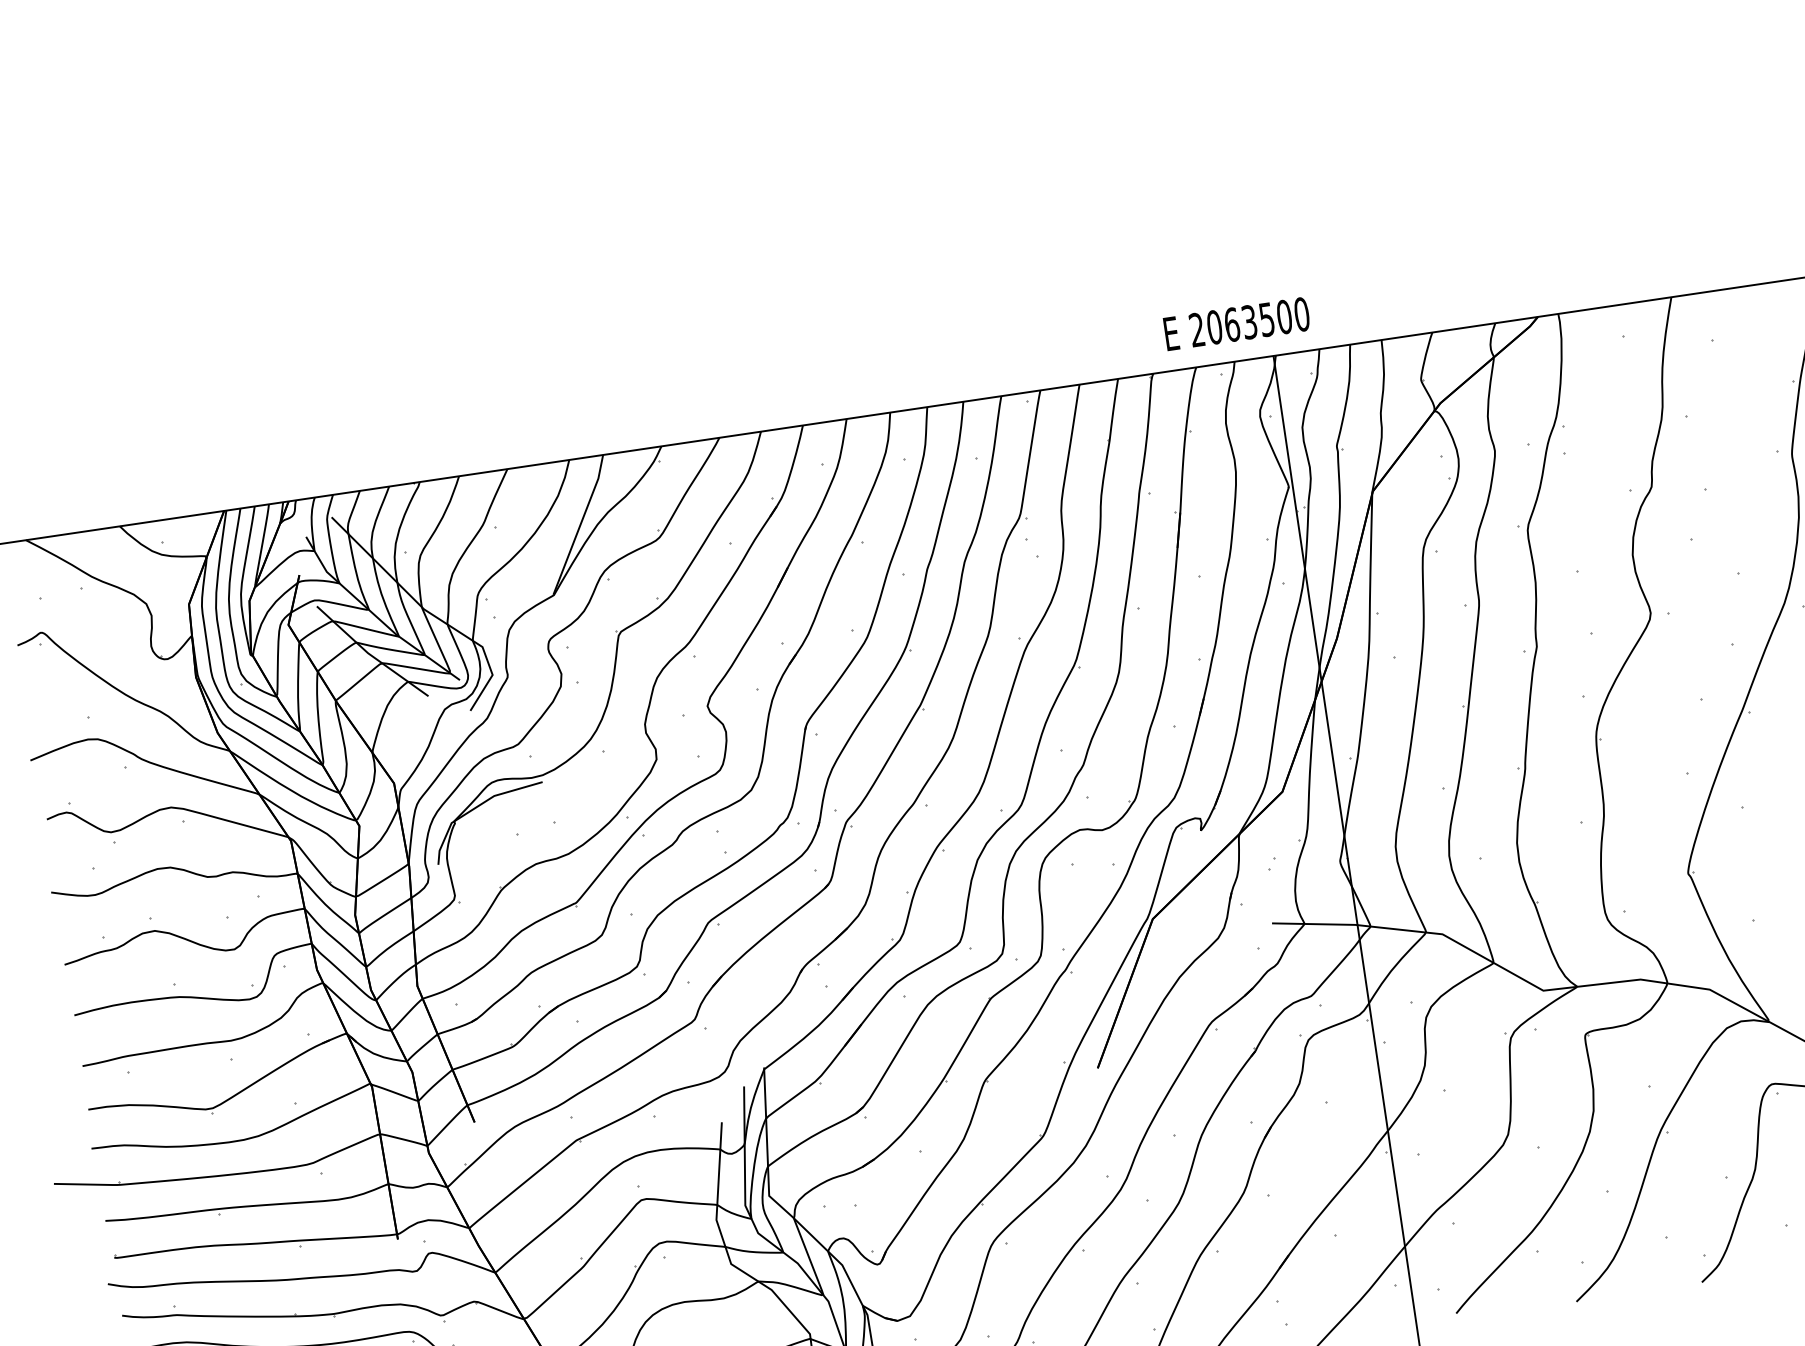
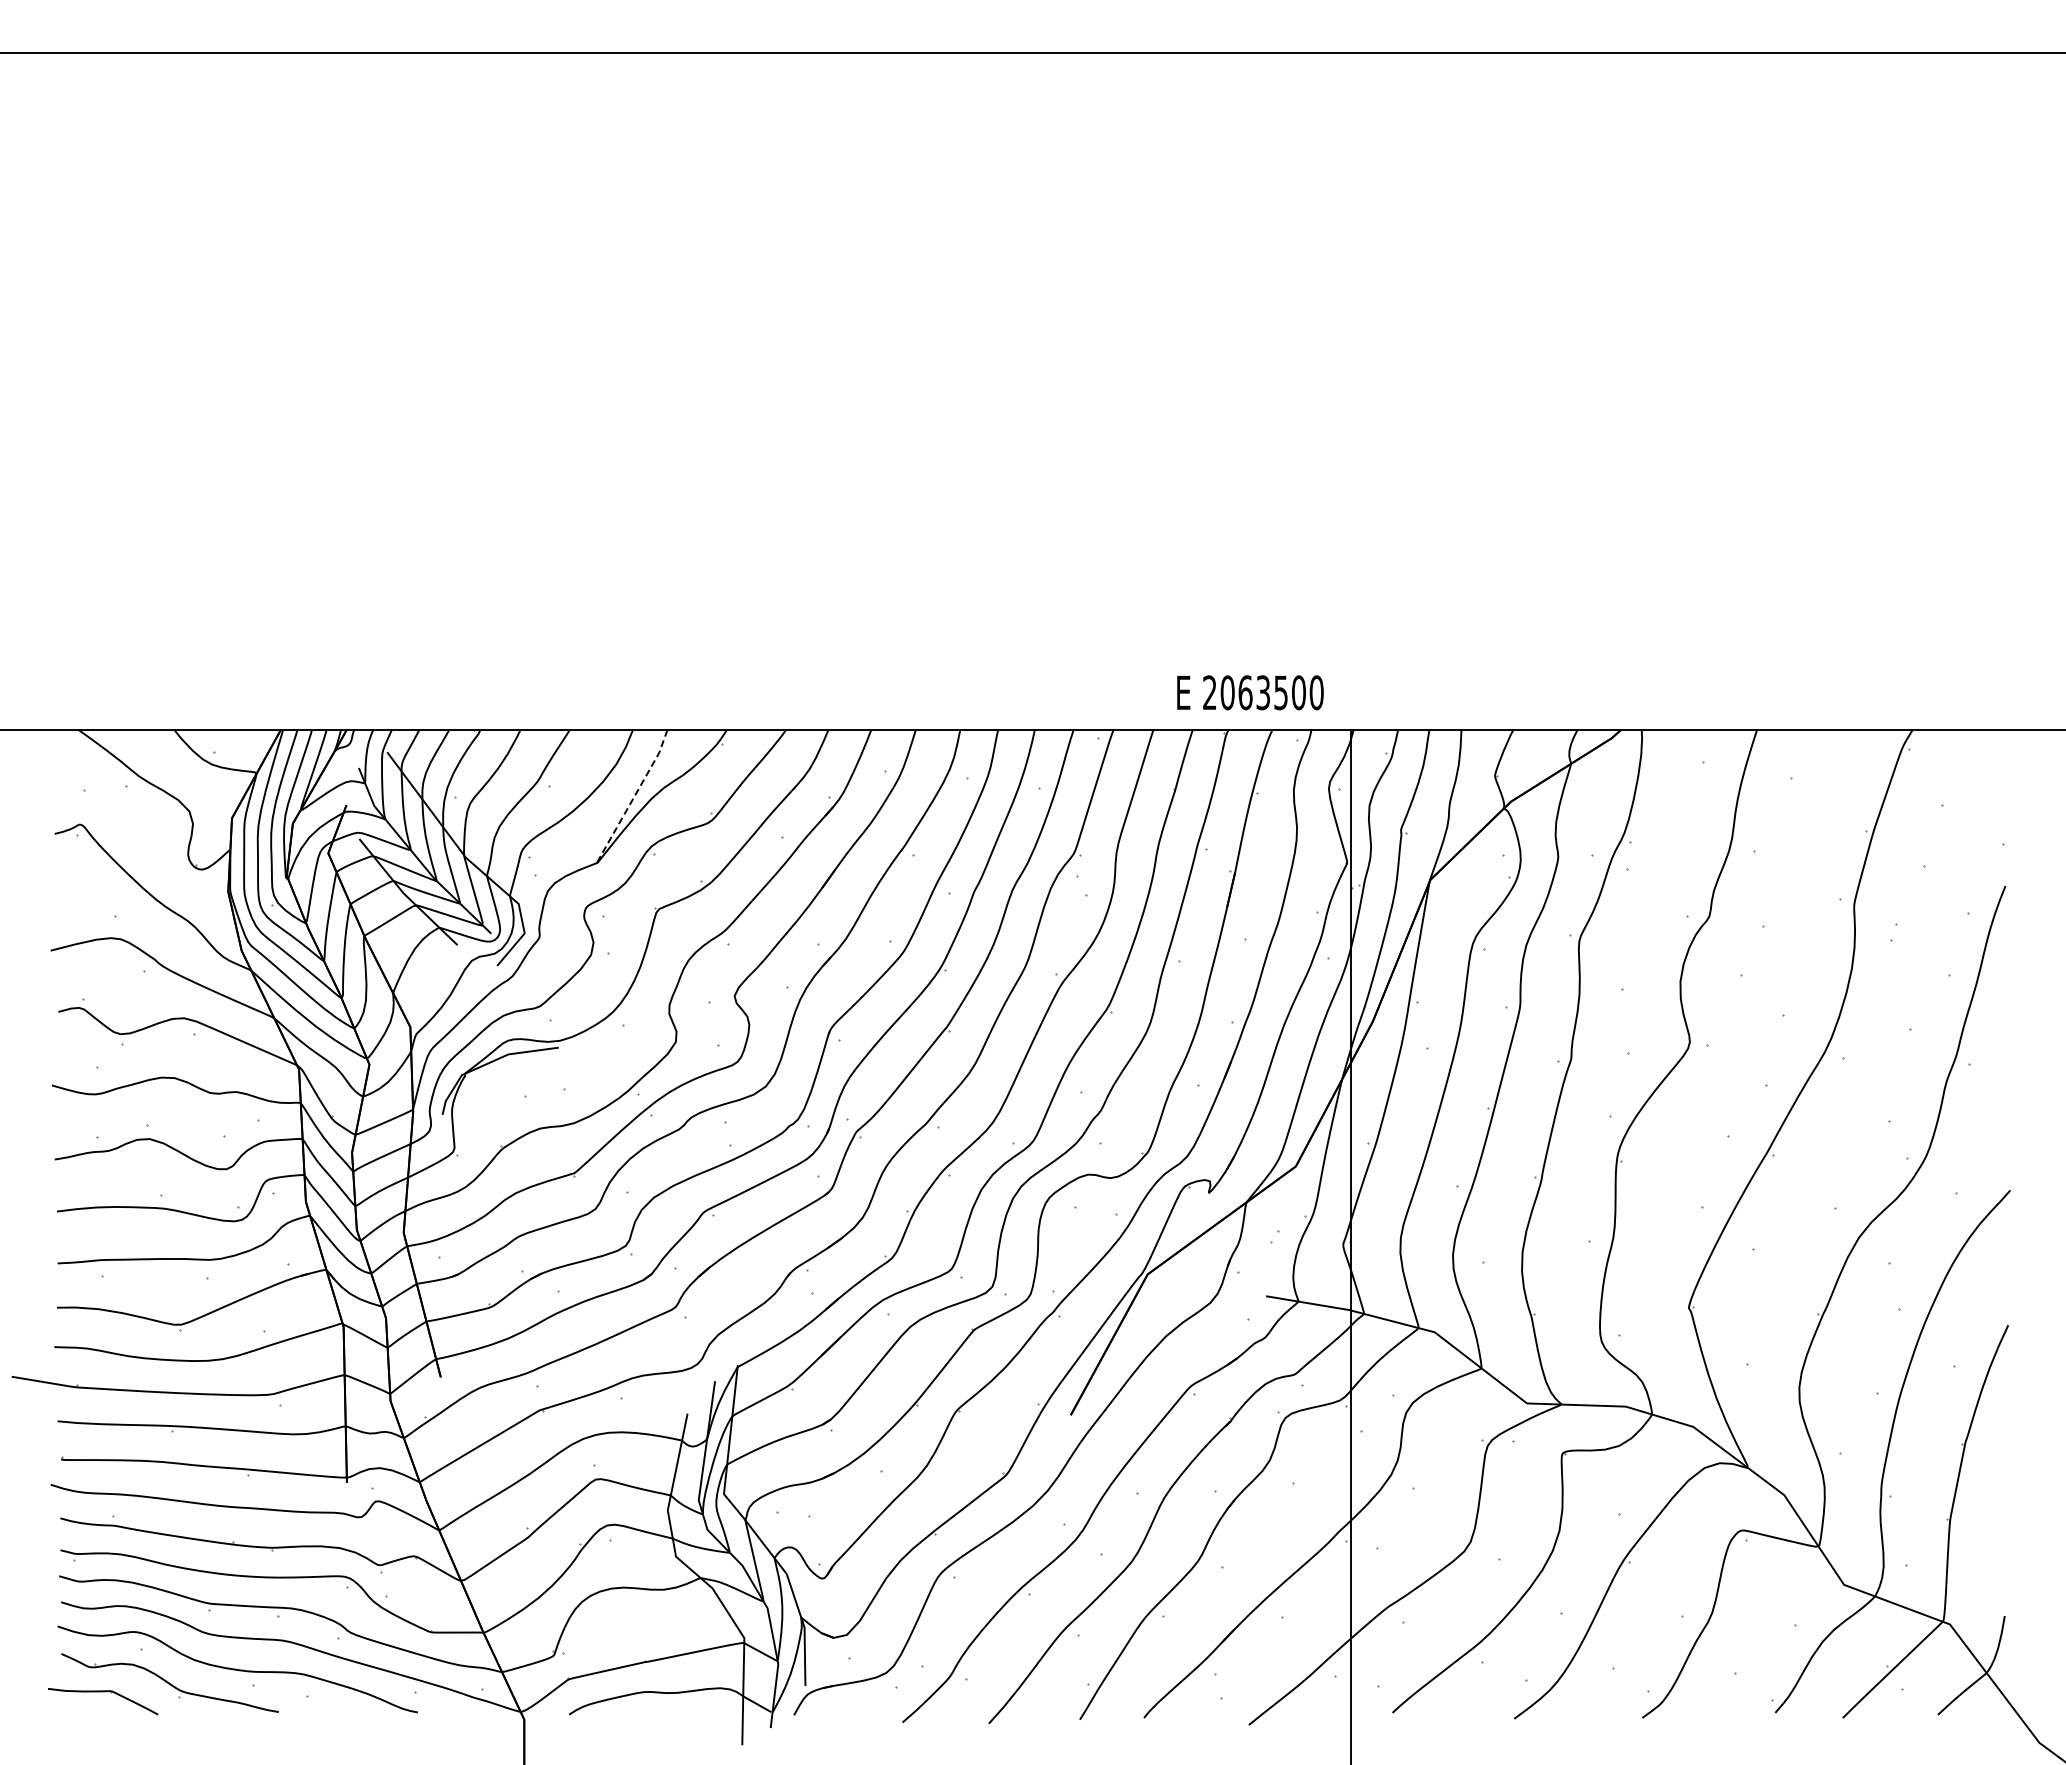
text: (1236, 323) -> (1250, 692), moved
line: (580, 524) -> (634, 796), solid -> dashed

